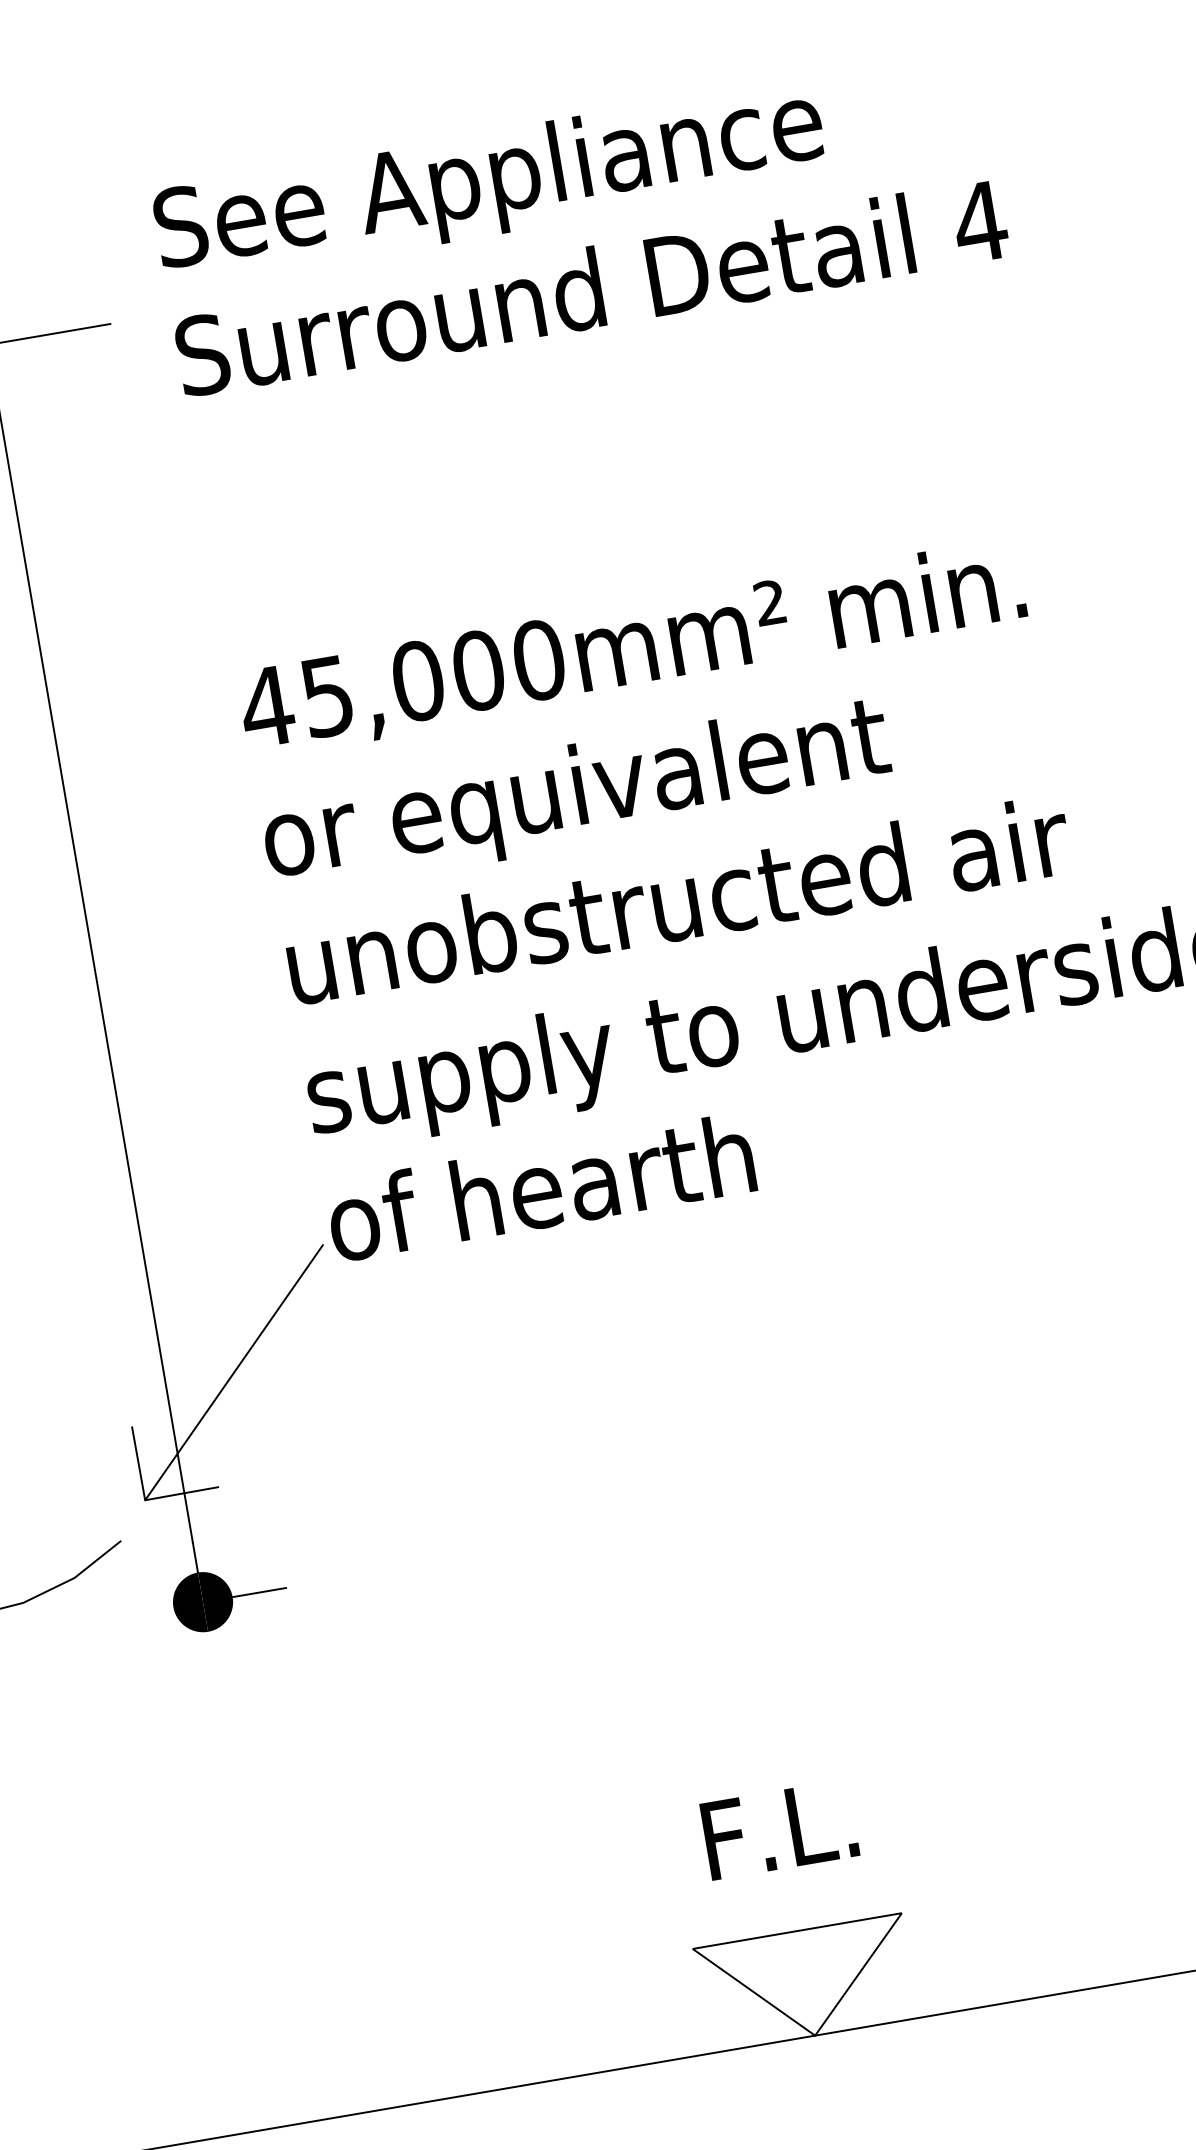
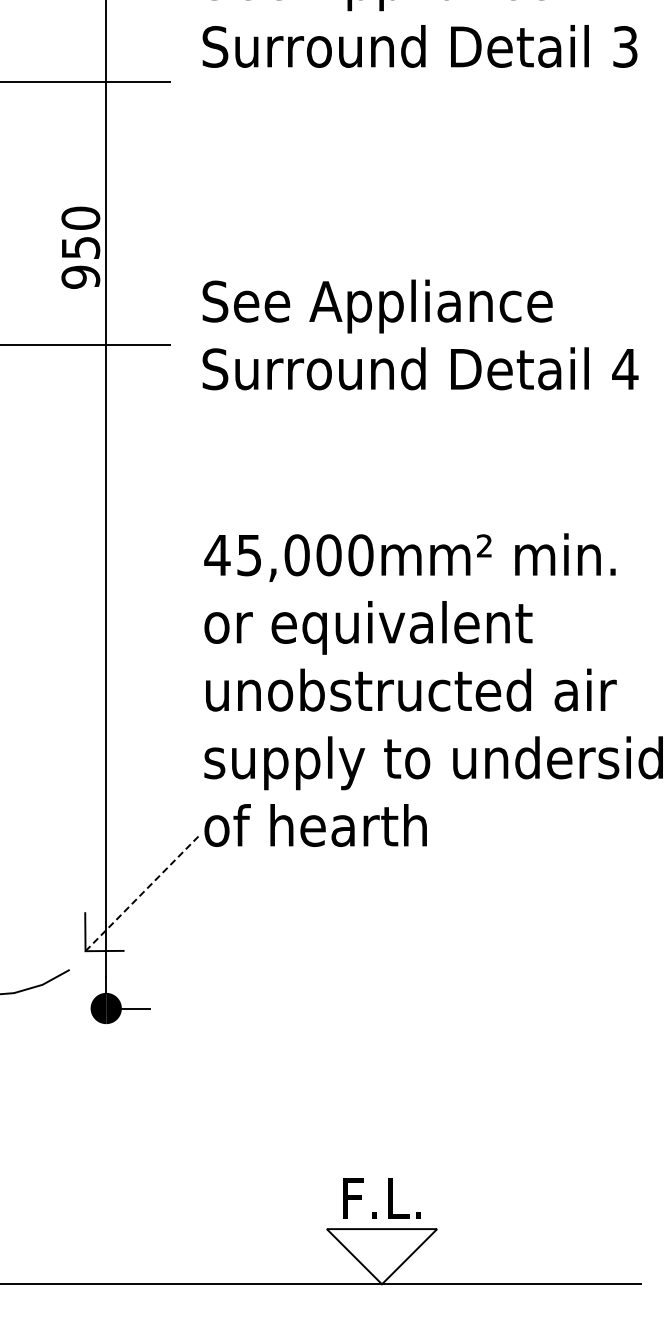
line: (234, 1372) -> (142, 893), solid -> dashed
text: (778, 1829) -> (381, 1198), moved

